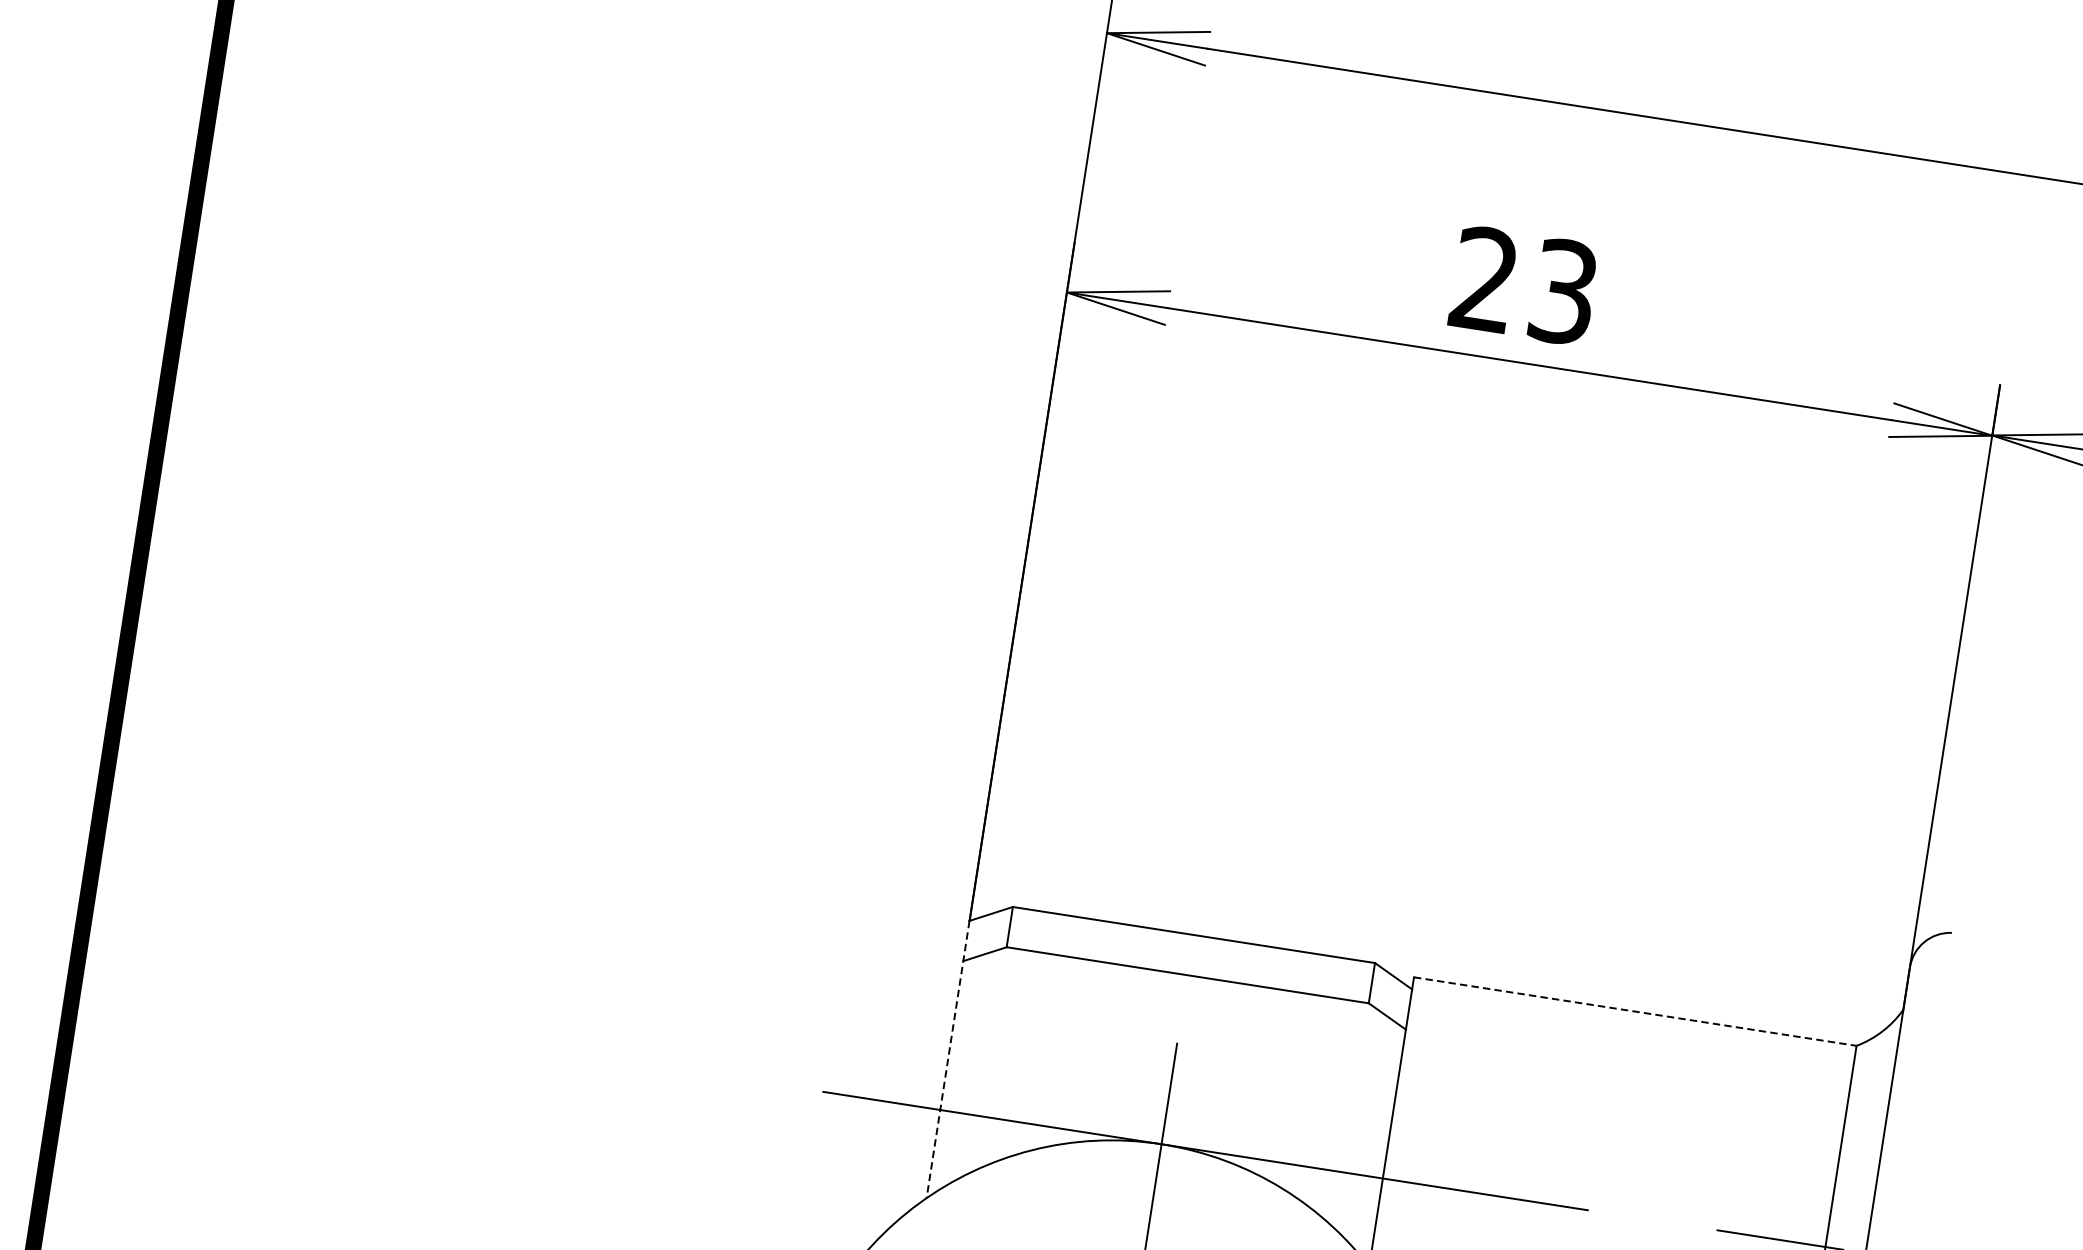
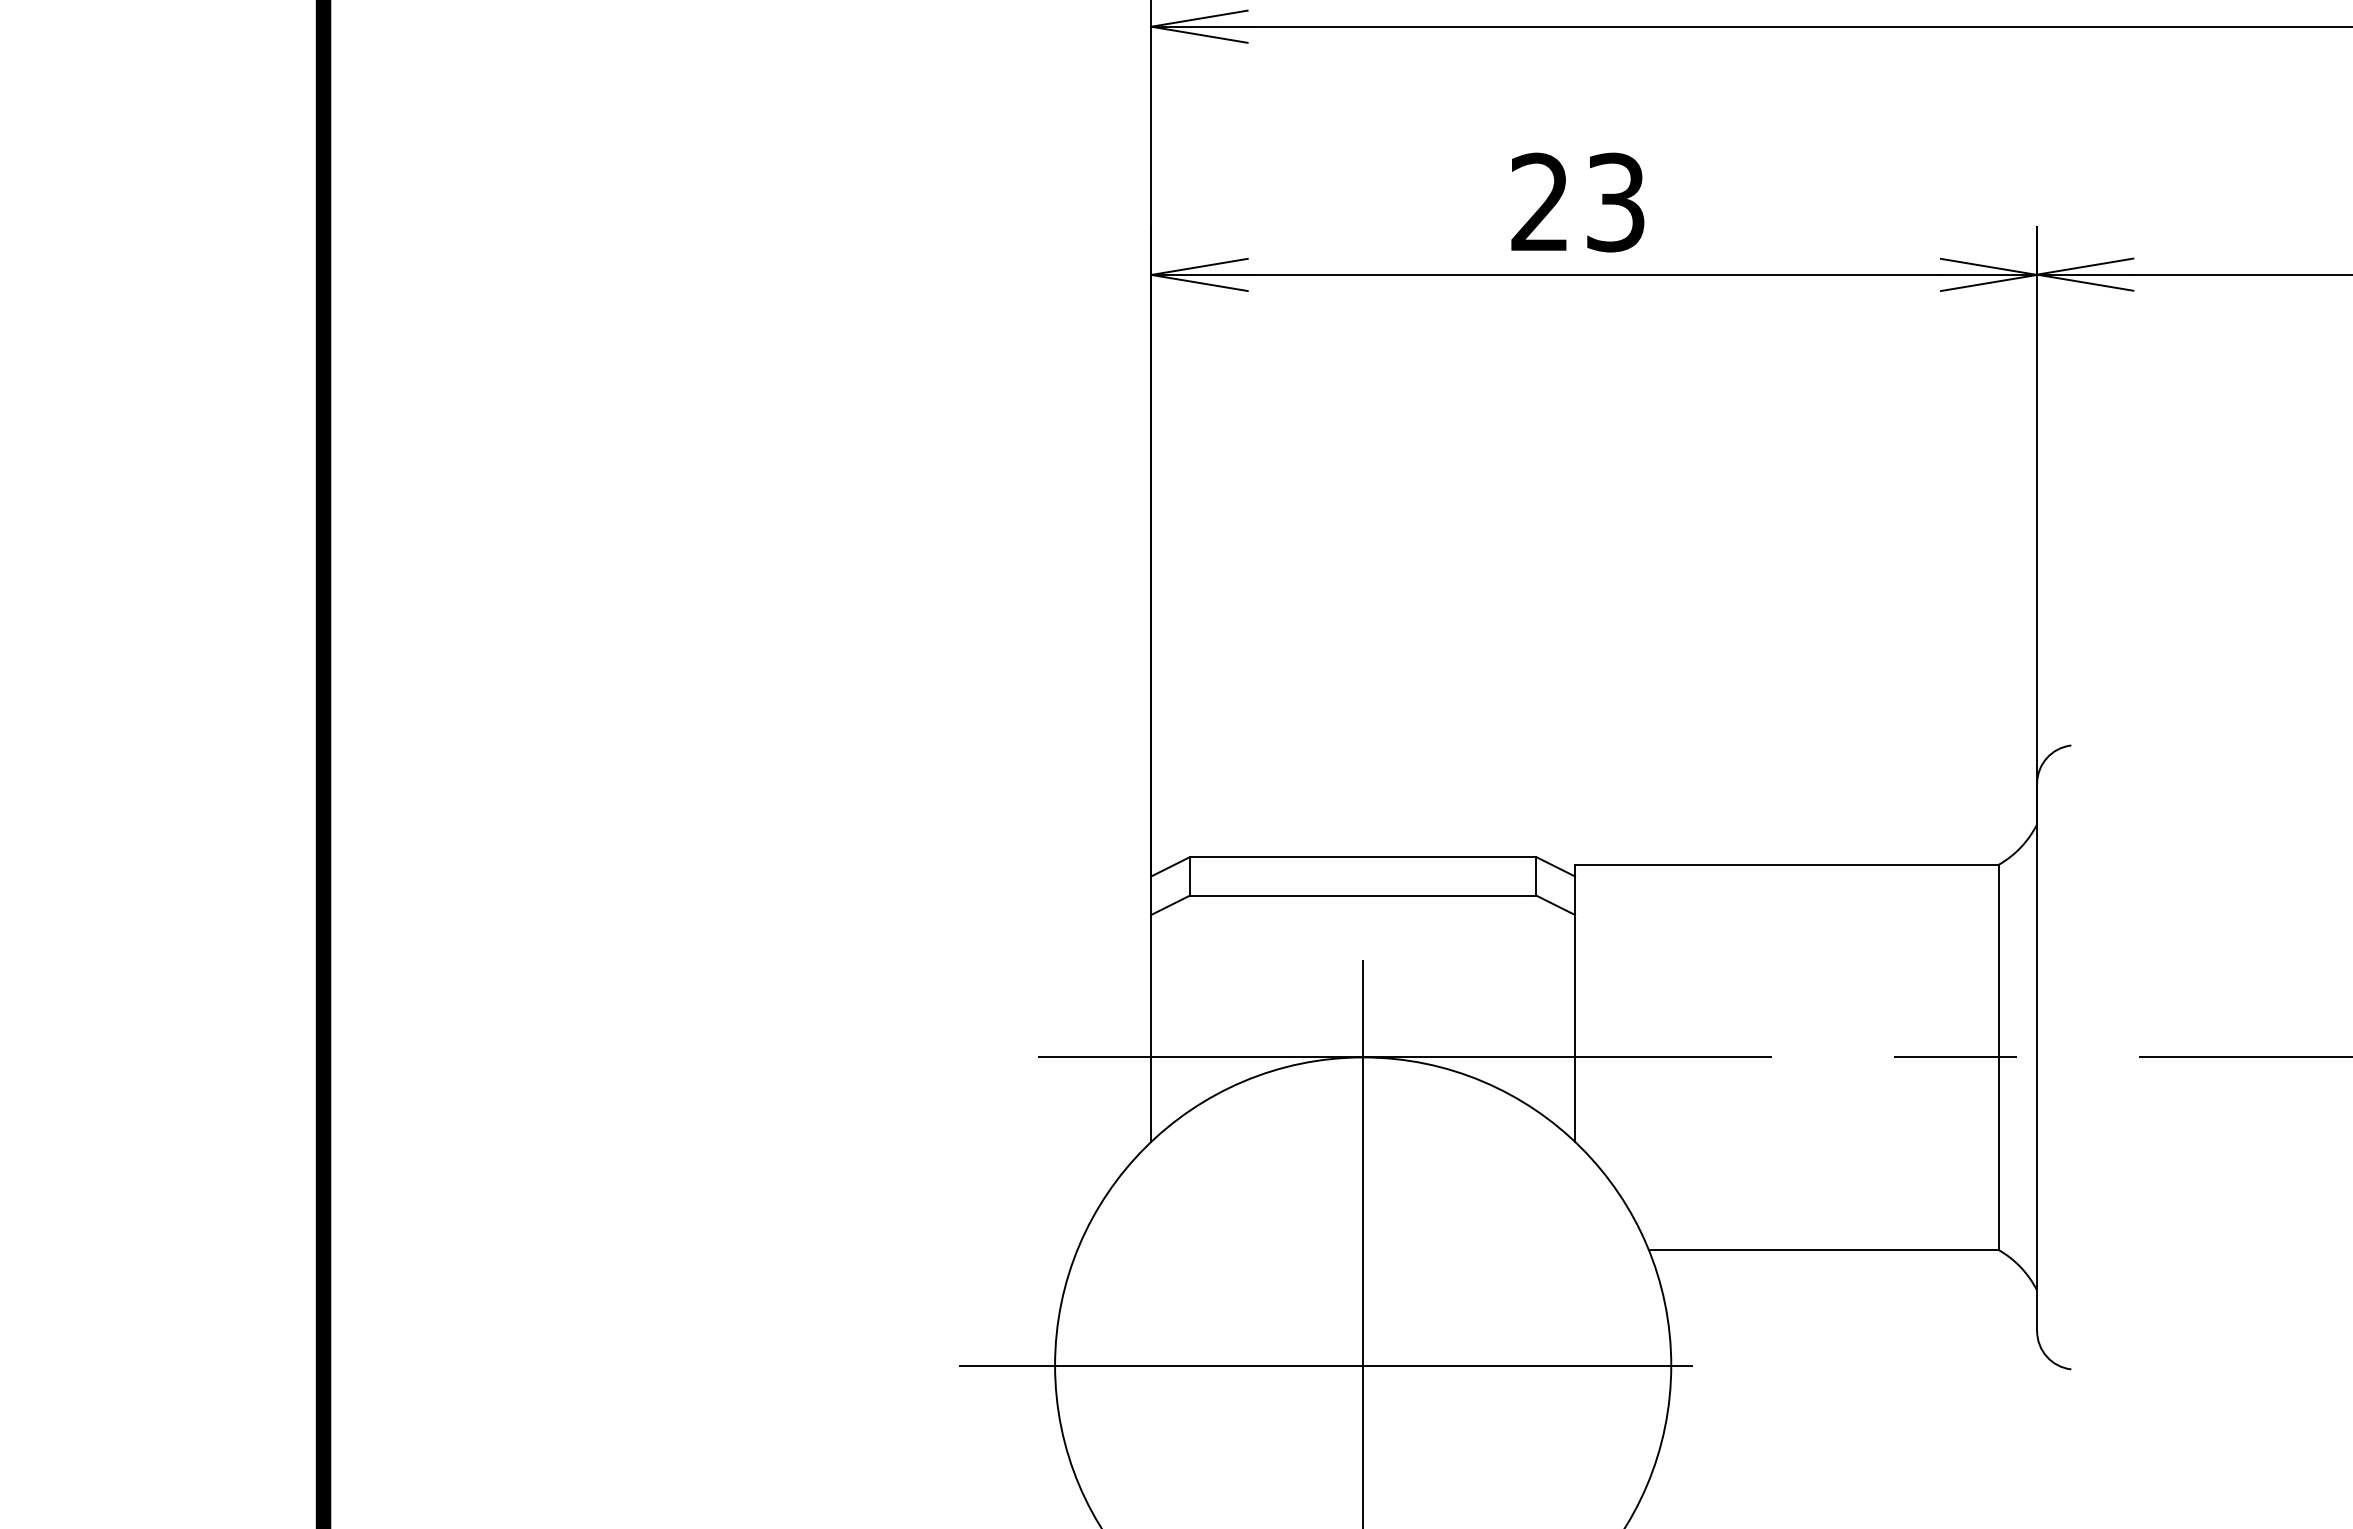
line: (1635, 1011) -> (1786, 864), dashed -> solid
line: (948, 1059) -> (1151, 1009), dashed -> solid

